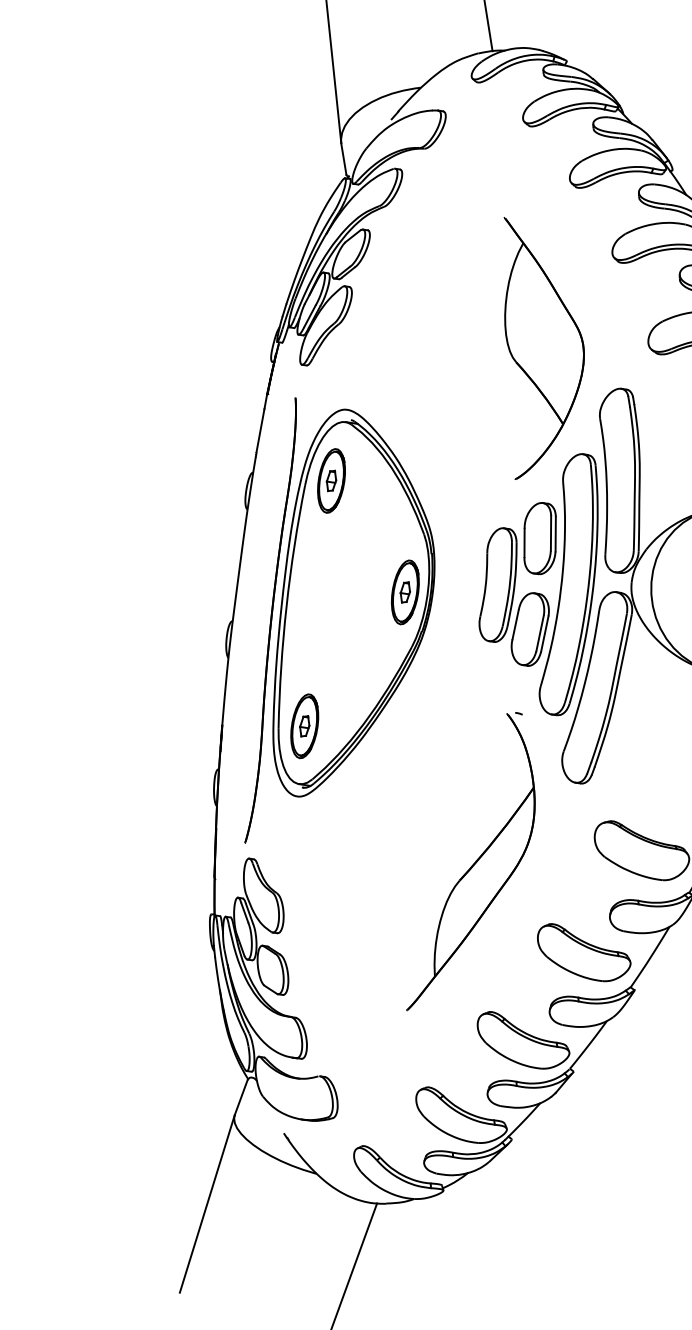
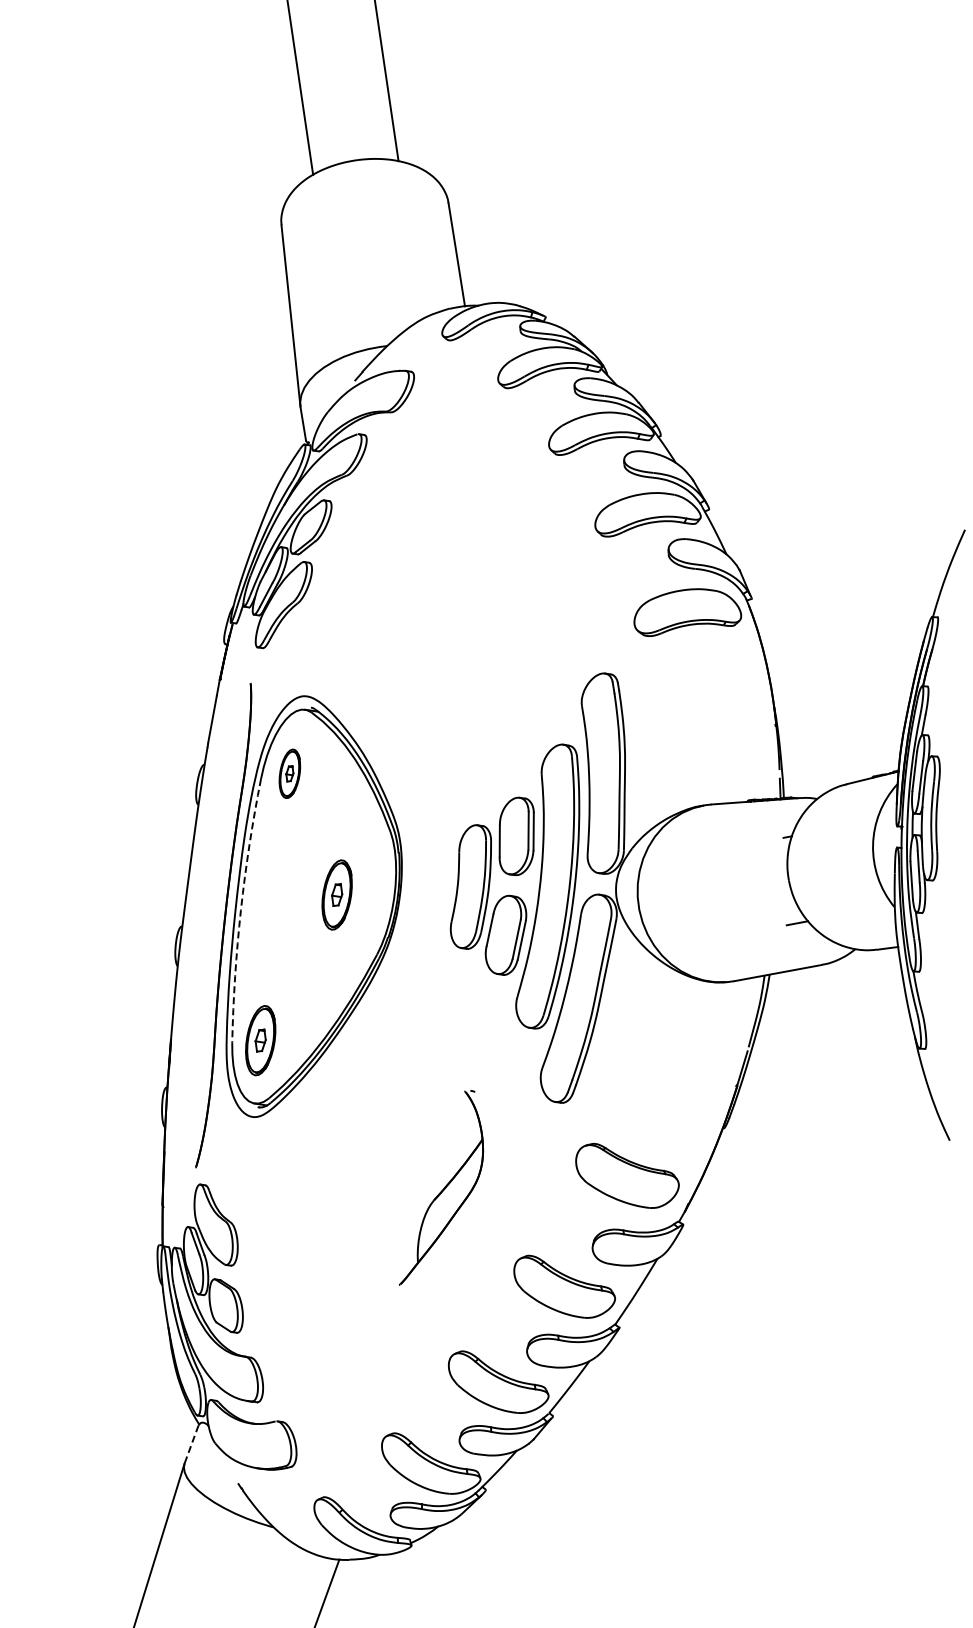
part: (544, 348) -> (521, 629), removed
part: (331, 480) -> (289, 773), size x0.7
part: (404, 591) -> (336, 894), moved
arc: (286, 606) -> (240, 910), solid -> dashed
part: (470, 861) -> (441, 1187), size x0.6
line: (241, 1097) -> (191, 1444), solid -> dashed

